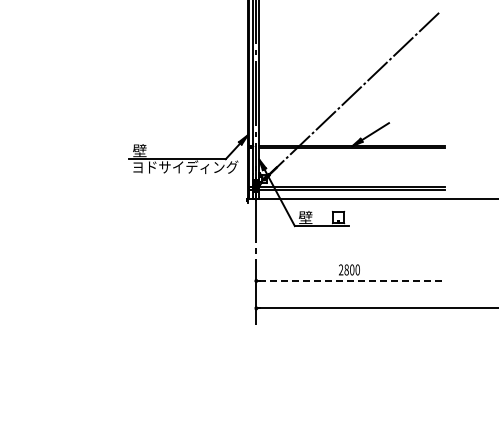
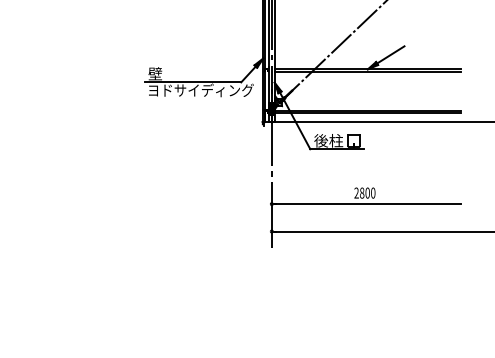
text: (313, 217) -> (328, 140), 壁 -> 後柱
line: (352, 280) -> (367, 203), dashed -> solid

